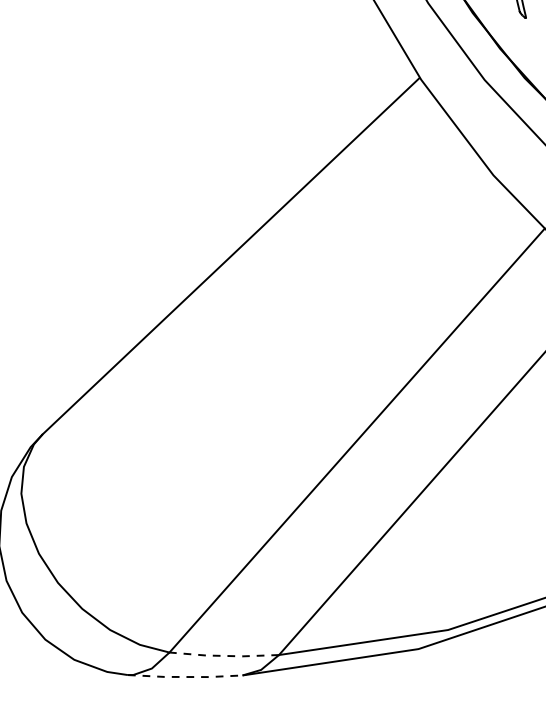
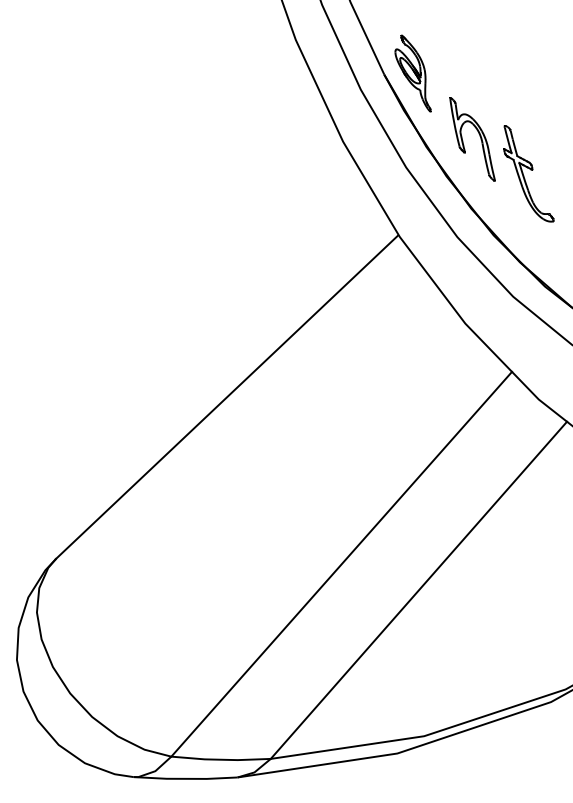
line: (224, 655) -> (221, 759), dashed -> solid
line: (185, 676) -> (185, 778), dashed -> solid

